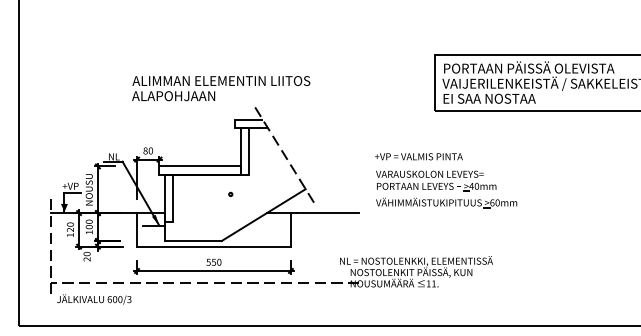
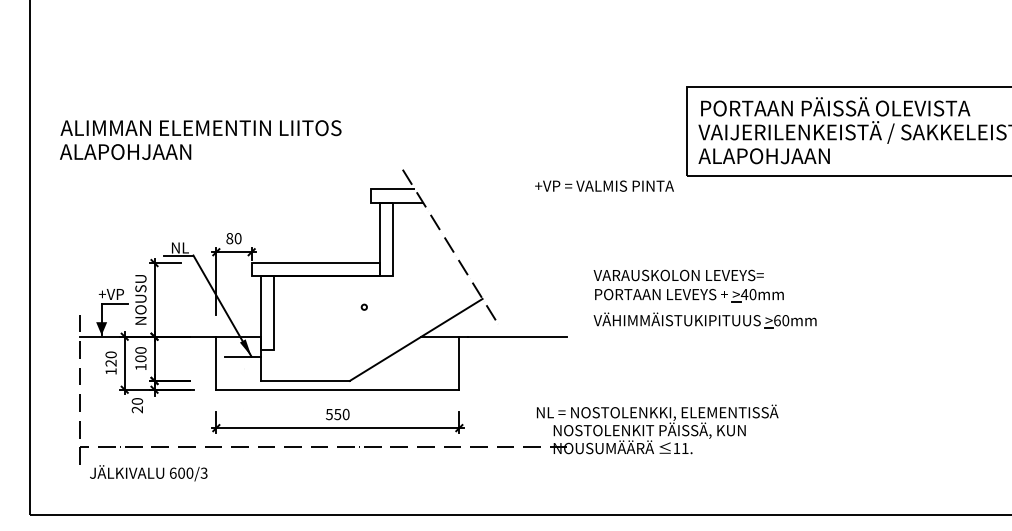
text: (221, 88) -> (201, 139), moved
text: (488, 98) -> (771, 155), EI SAA NOSTAA -> ALAPOHJAAN
text: (418, 156) -> (603, 185), moved

